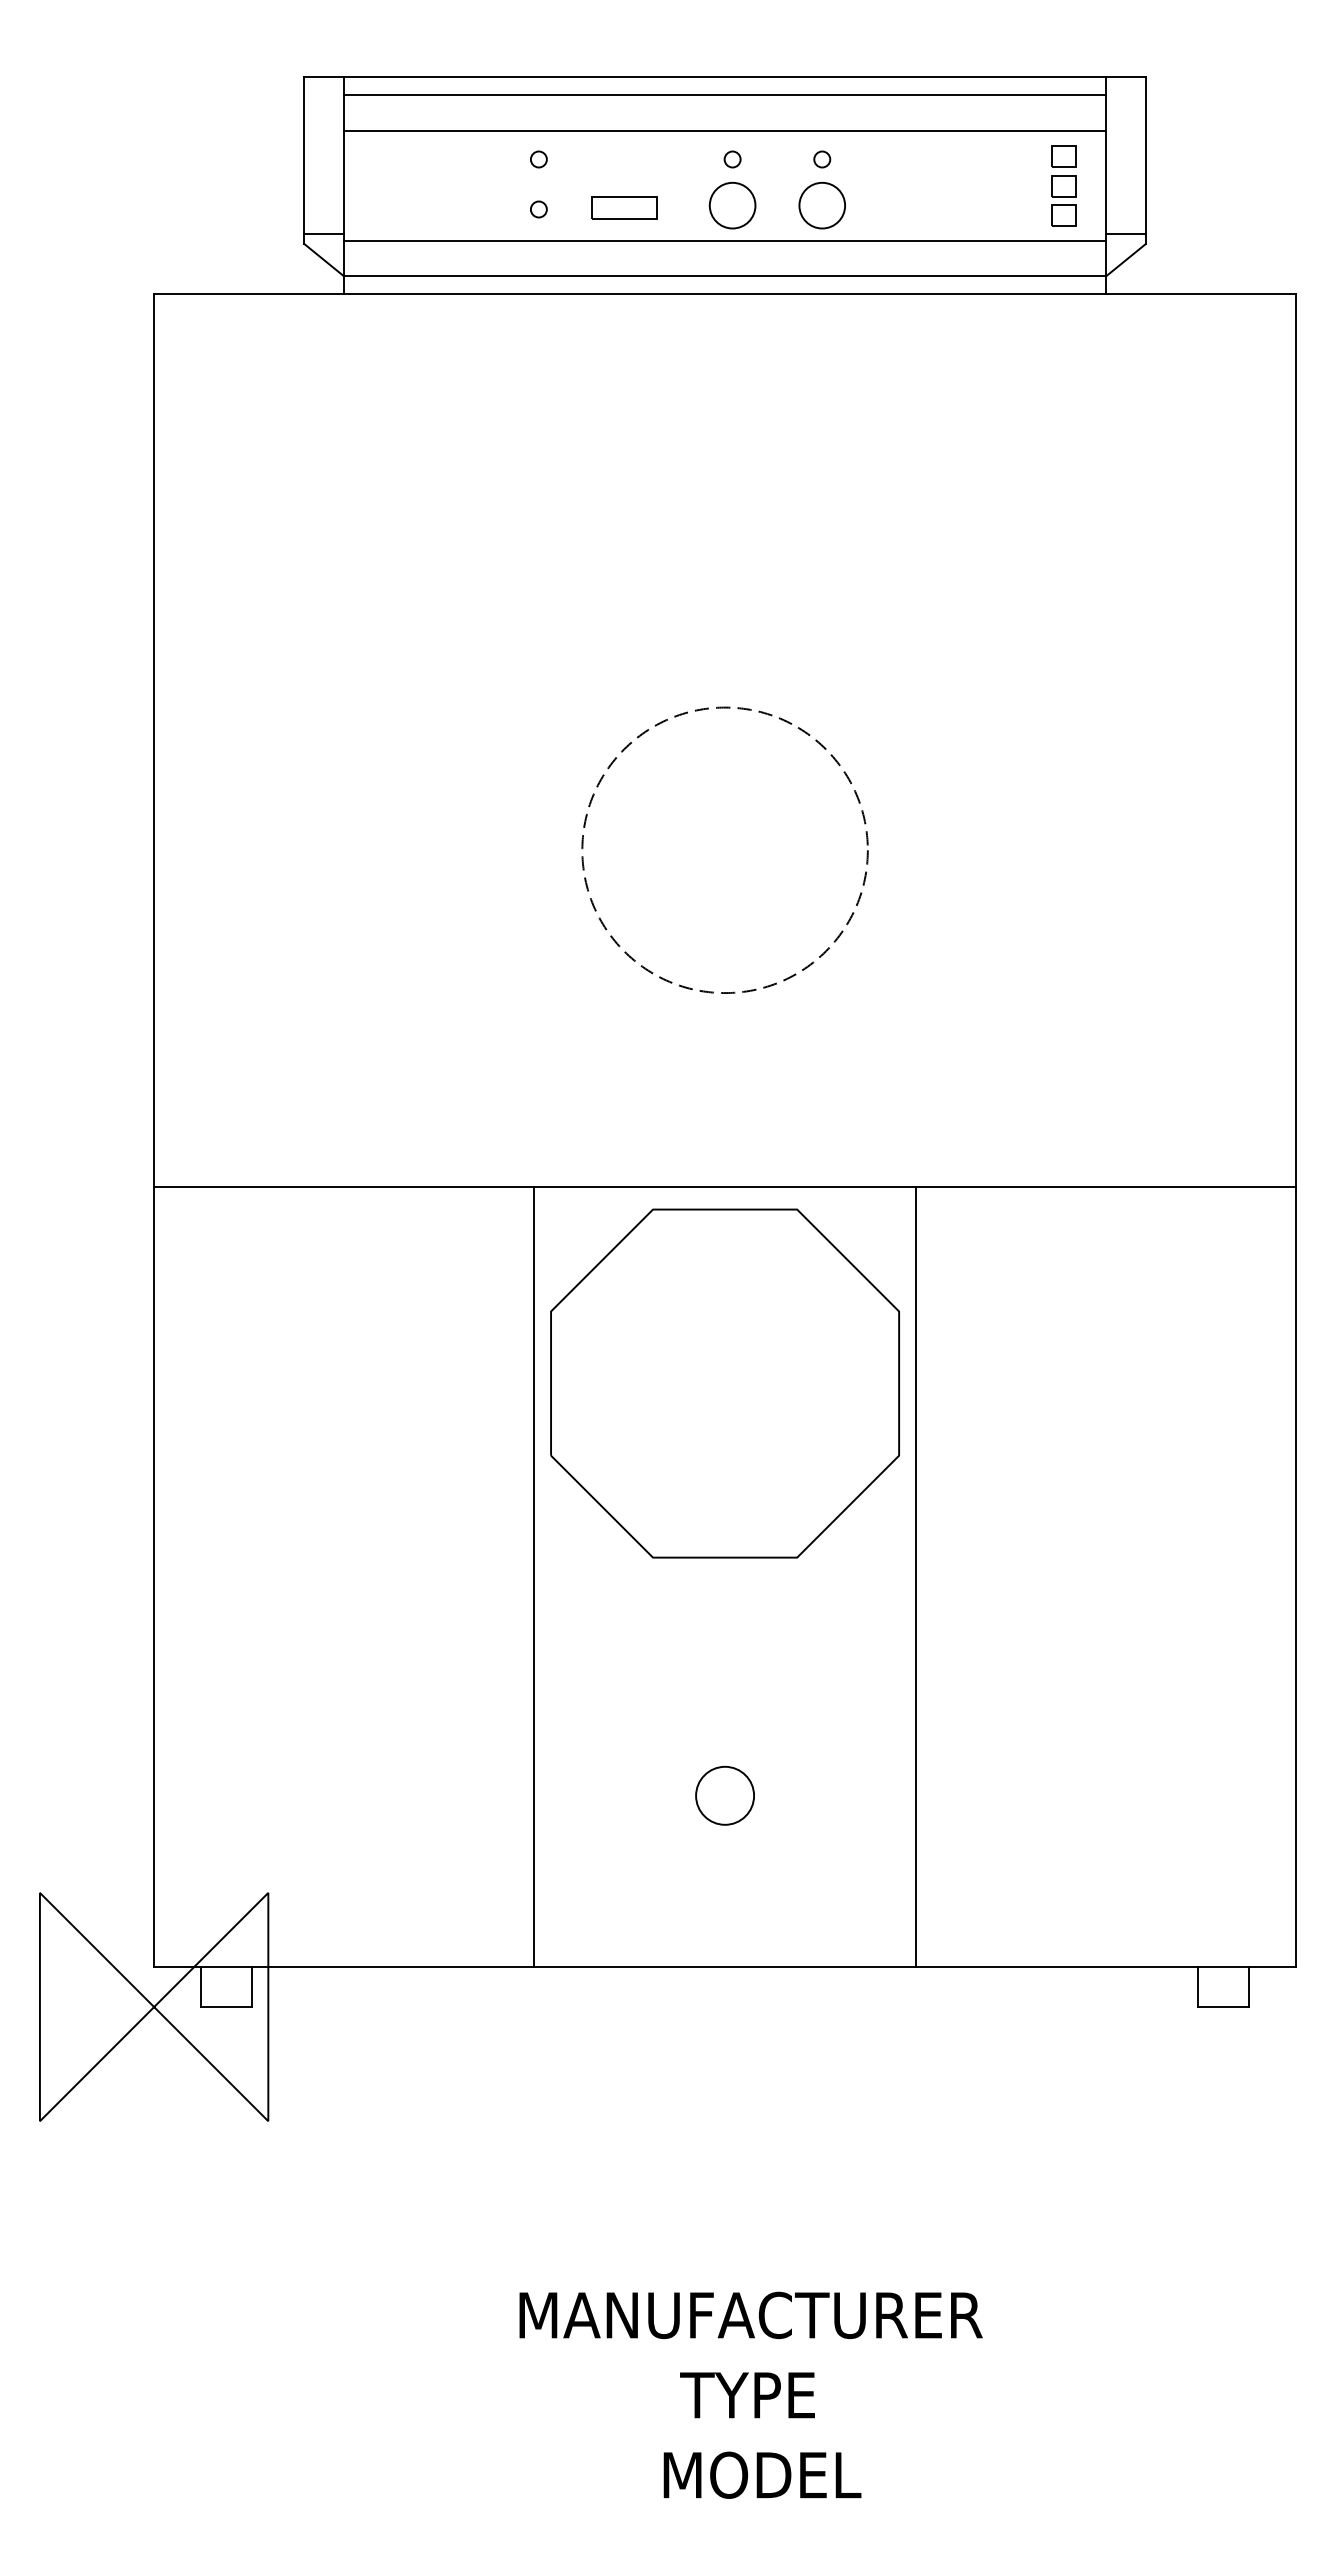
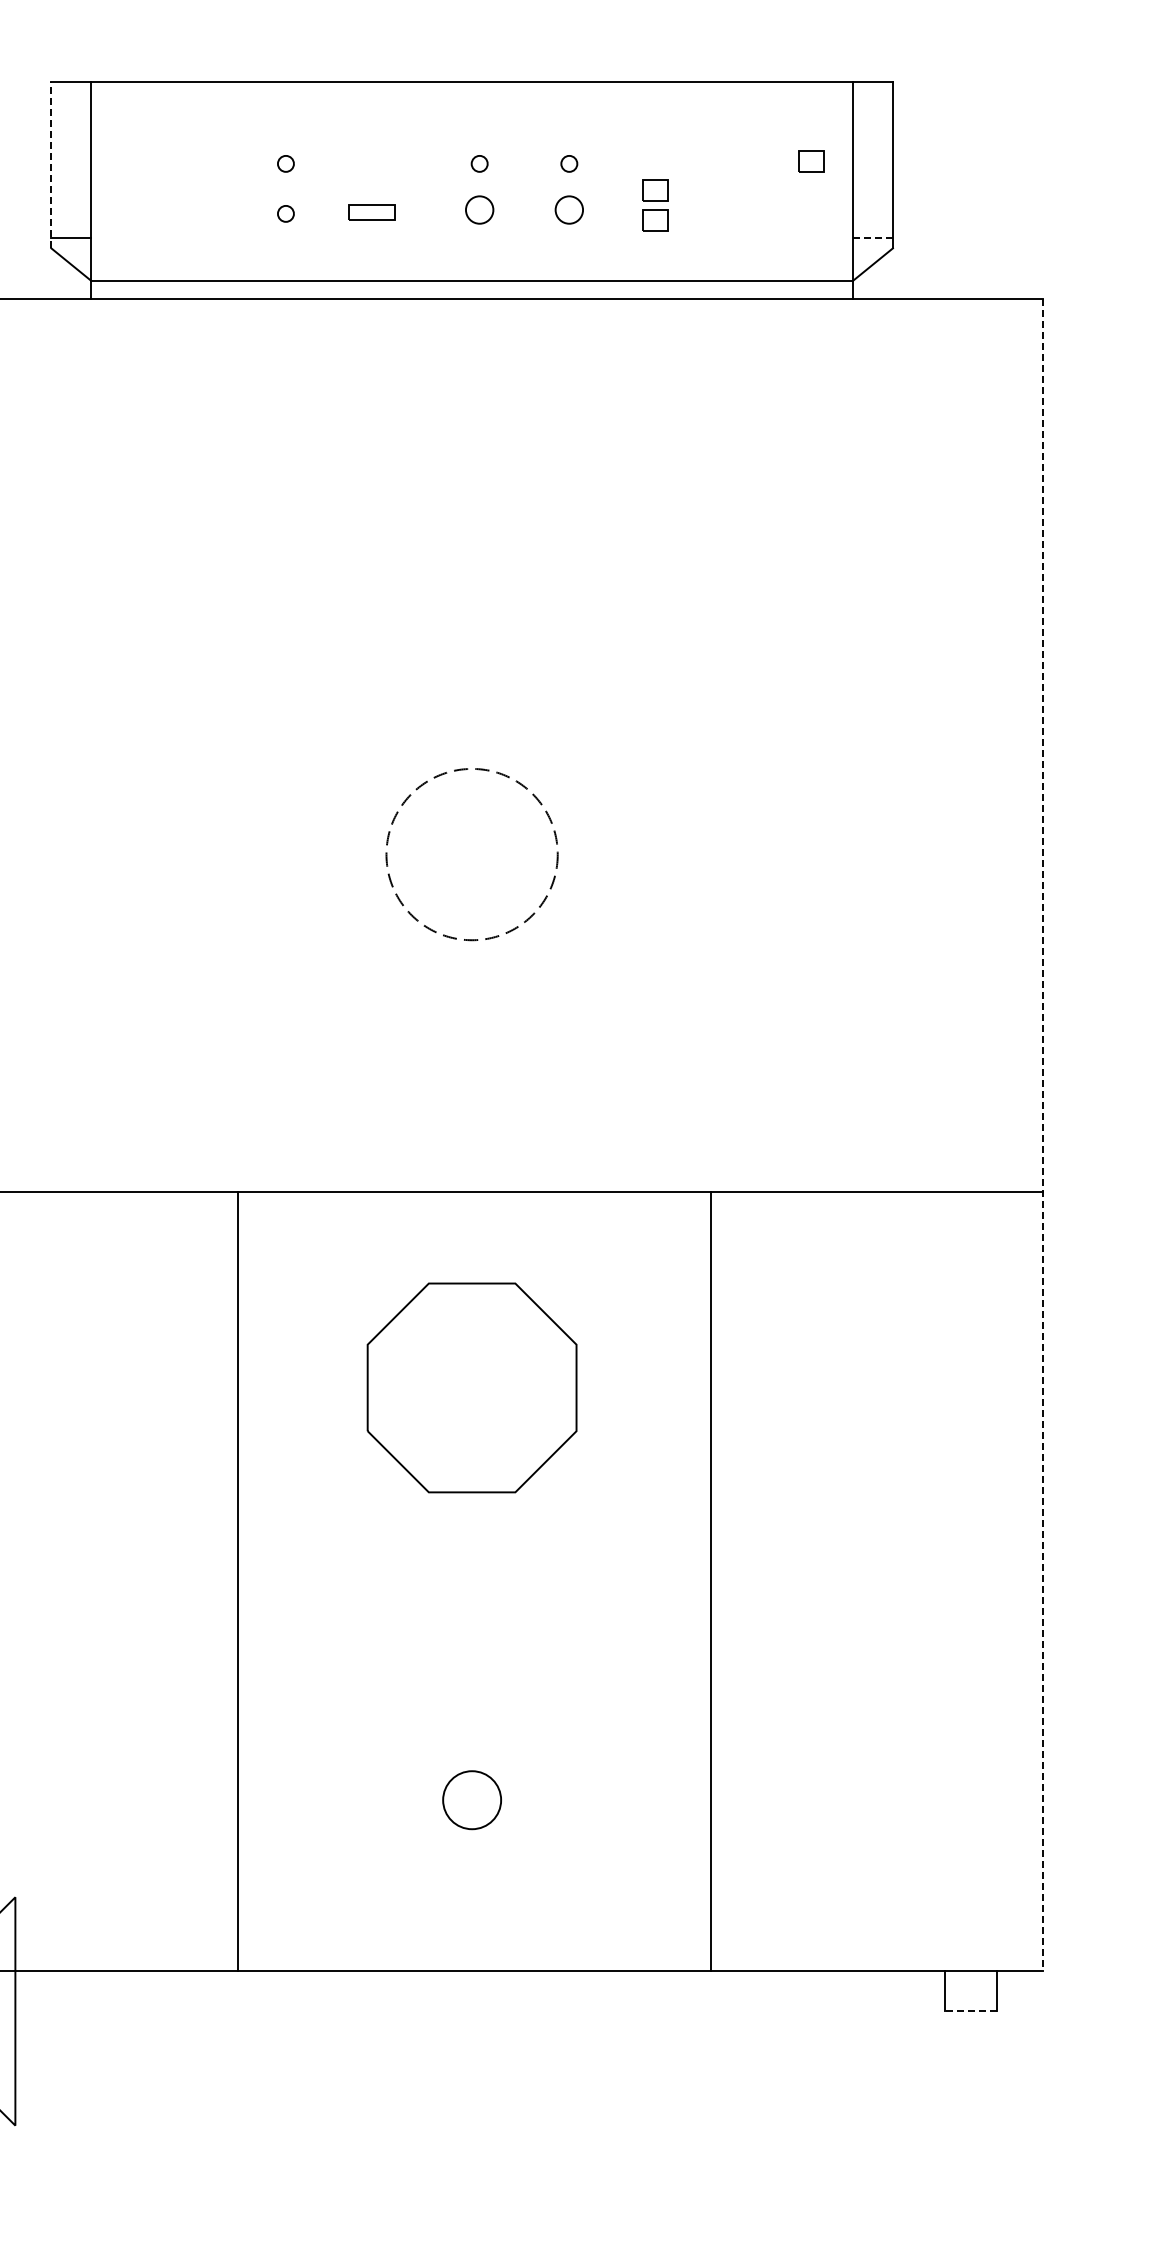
line: (725, 95) -> (472, 99), removed
line: (725, 130) -> (472, 134), removed
line: (304, 160) -> (51, 164), solid -> dashed
part: (1063, 200) -> (654, 204), moved
circle: (732, 205) -> (479, 209), size x0.6
circle: (822, 205) -> (569, 209), size x0.6
part: (624, 207) -> (371, 211), size x0.7
line: (1126, 233) -> (873, 237), solid -> dashed
line: (725, 240) -> (472, 244), removed
circle: (724, 849) -> (471, 853), size x0.6
line: (1296, 1131) -> (1043, 1135), solid -> dashed
part: (724, 1383) -> (471, 1387), size x0.6
line: (534, 1577) -> (238, 1581), moved
line: (915, 1577) -> (710, 1581), moved
line: (1223, 2007) -> (970, 2011), solid -> dashed

